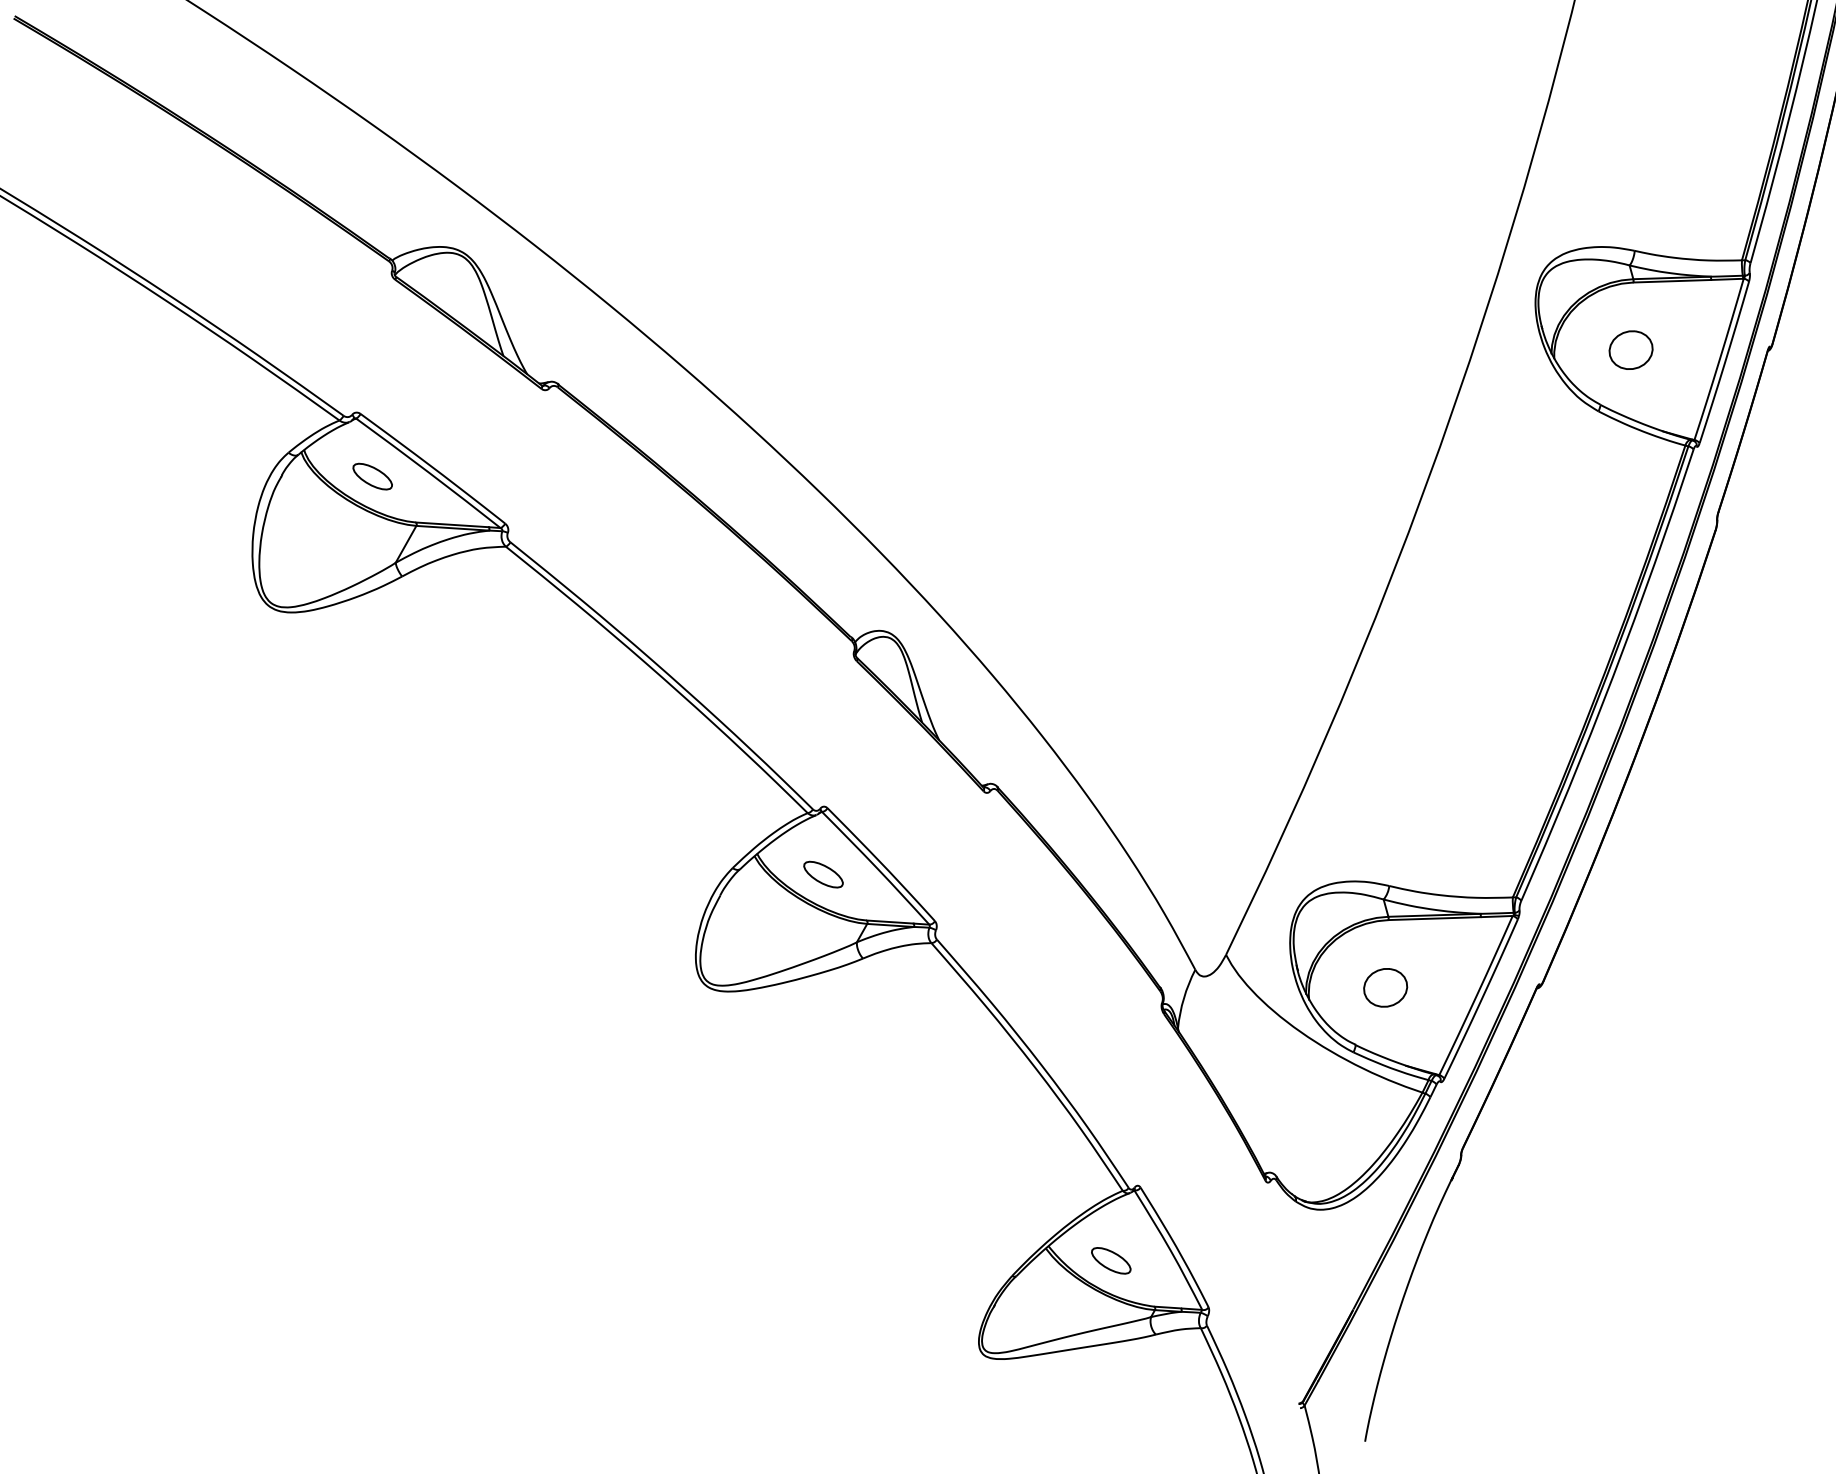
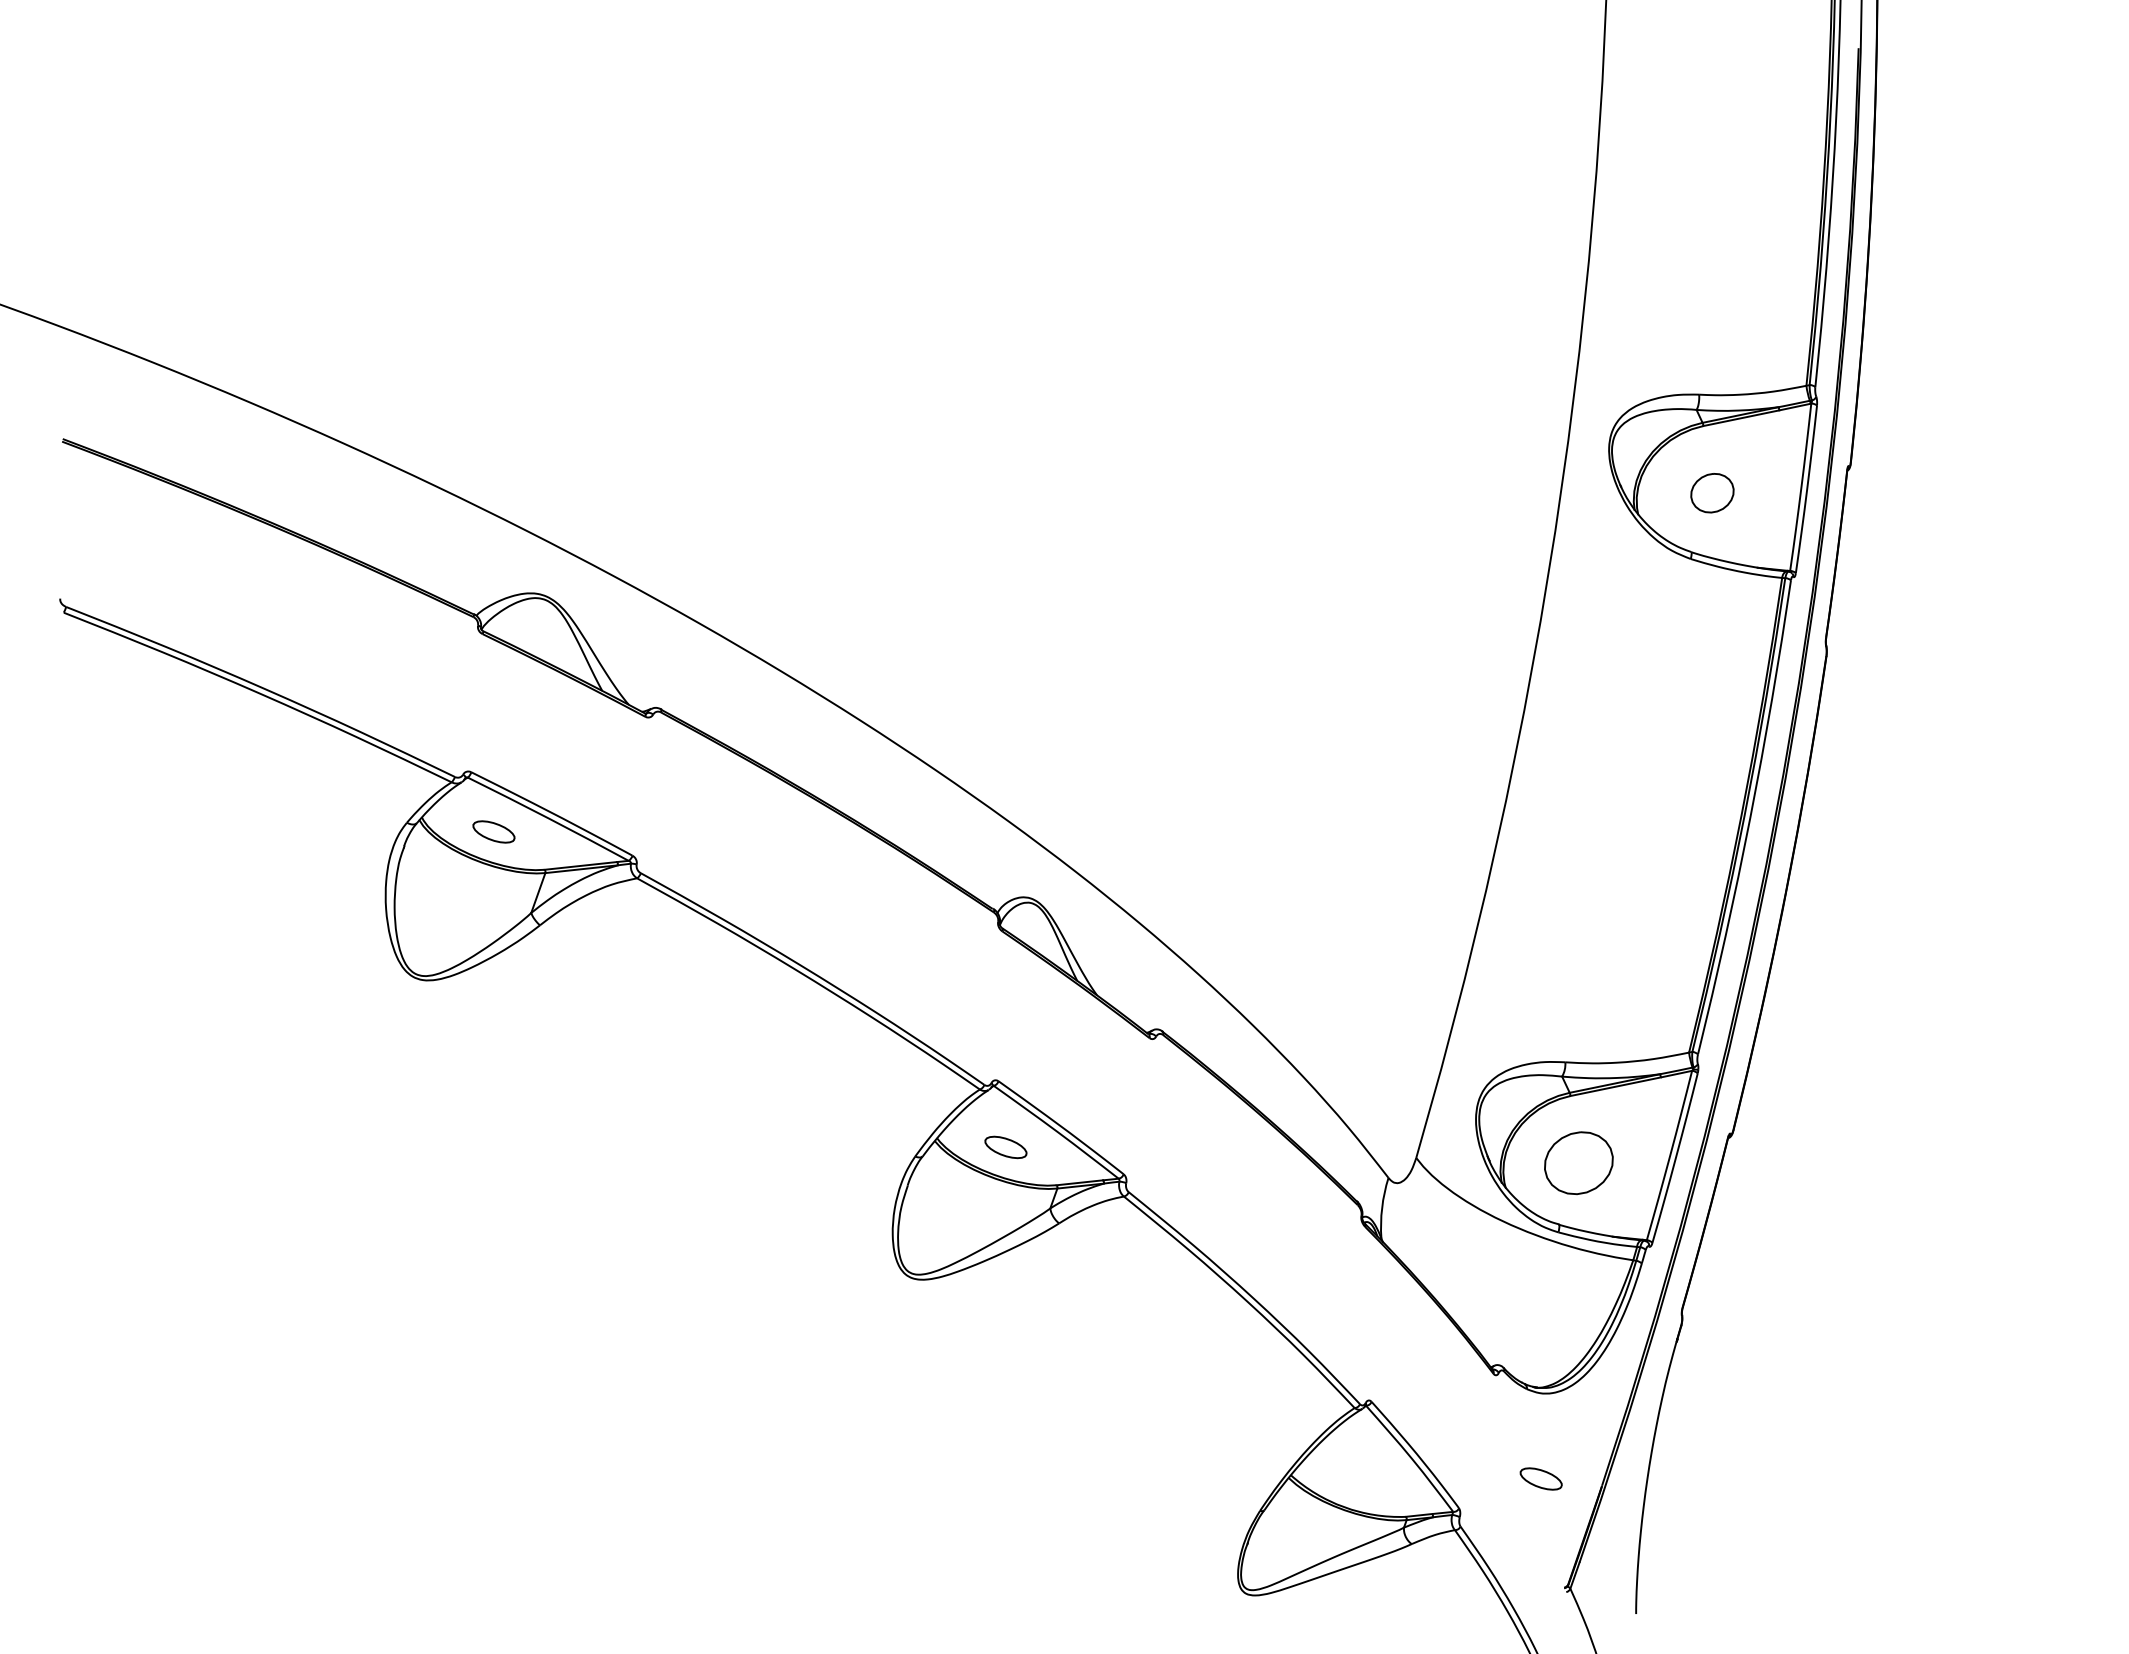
part: (1385, 988) -> (1579, 1163), size x1.6
part: (1110, 1260) -> (1540, 1478), moved

